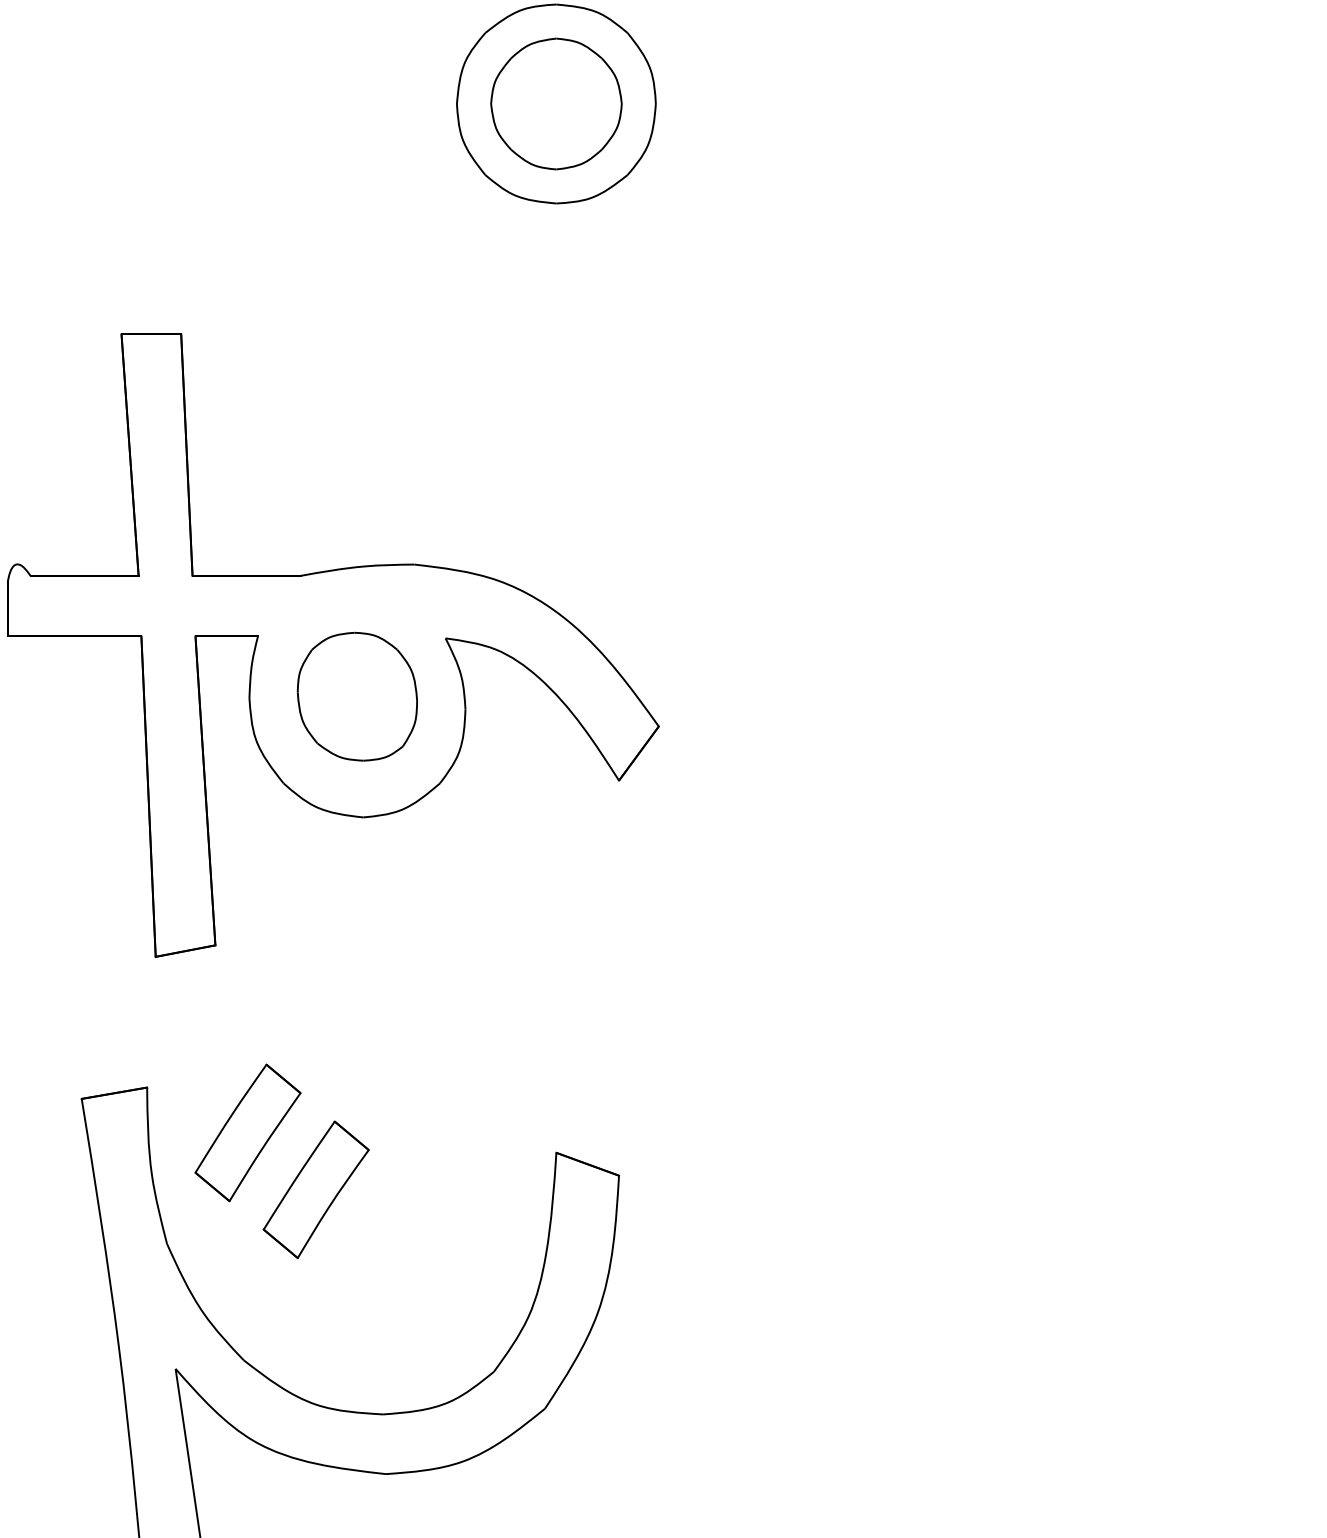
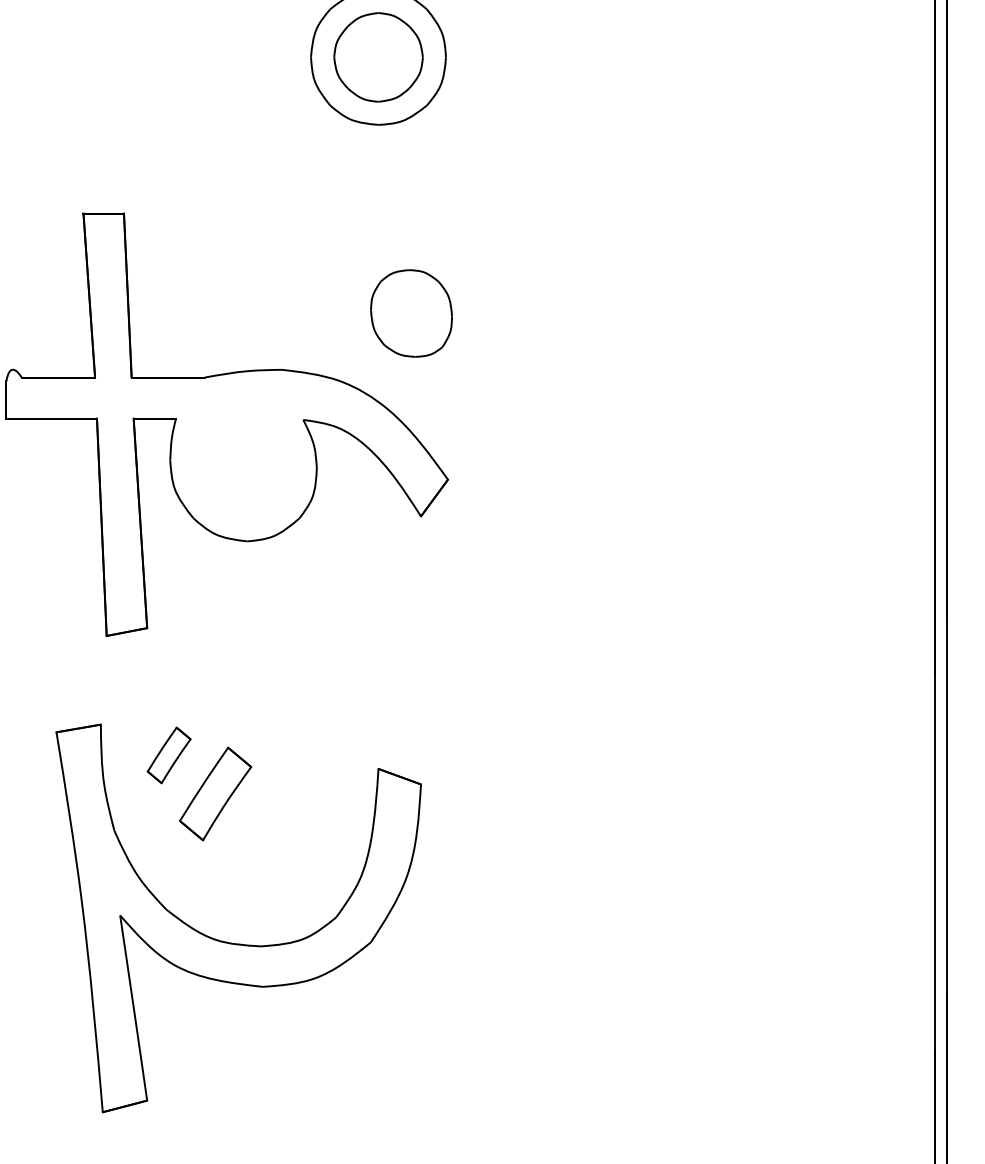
part: (357, 696) -> (411, 313), moved
part: (246, 1133) -> (168, 755), size x0.6

